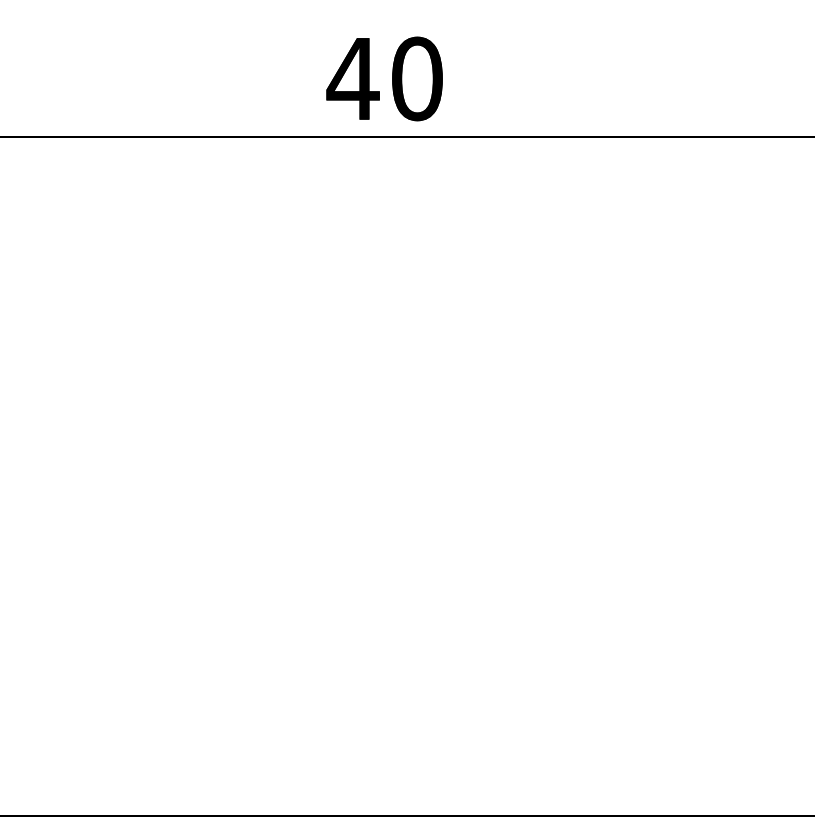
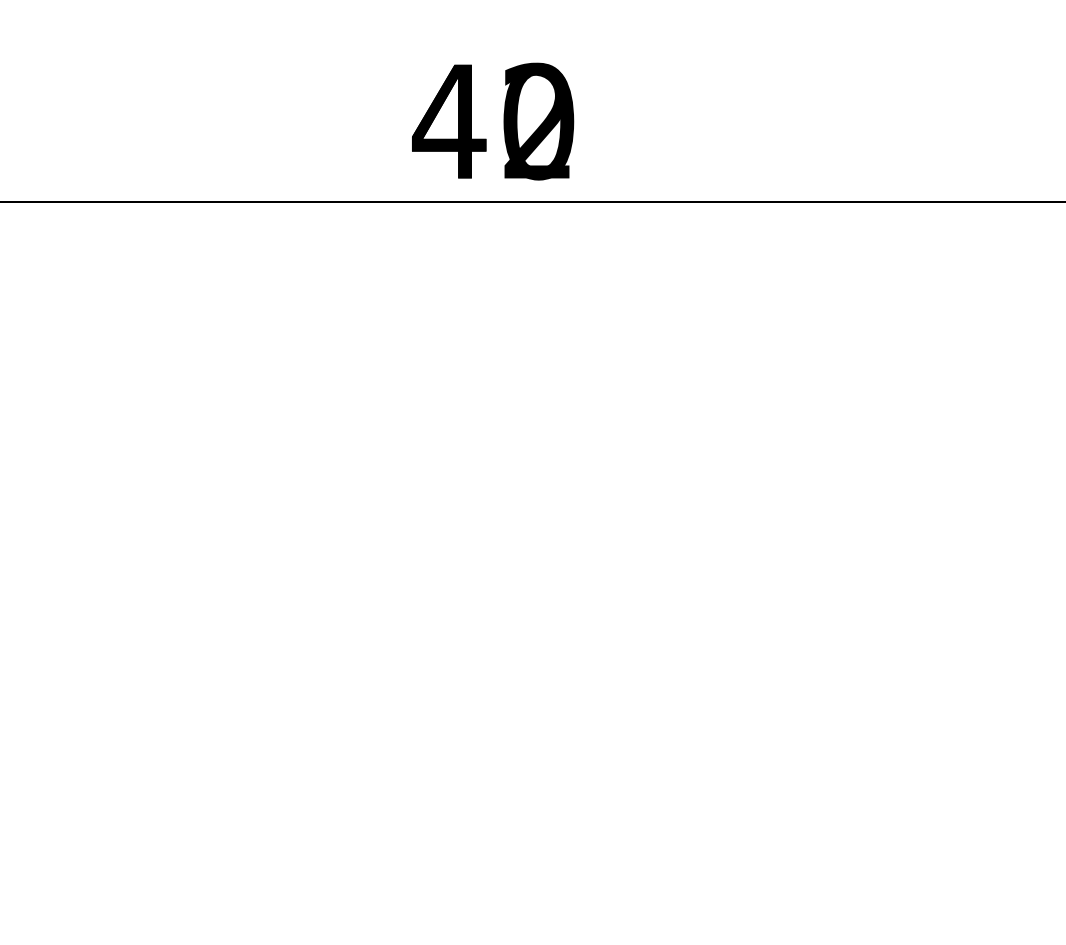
text: (417, 78) -> (538, 121), 40 -> 42

